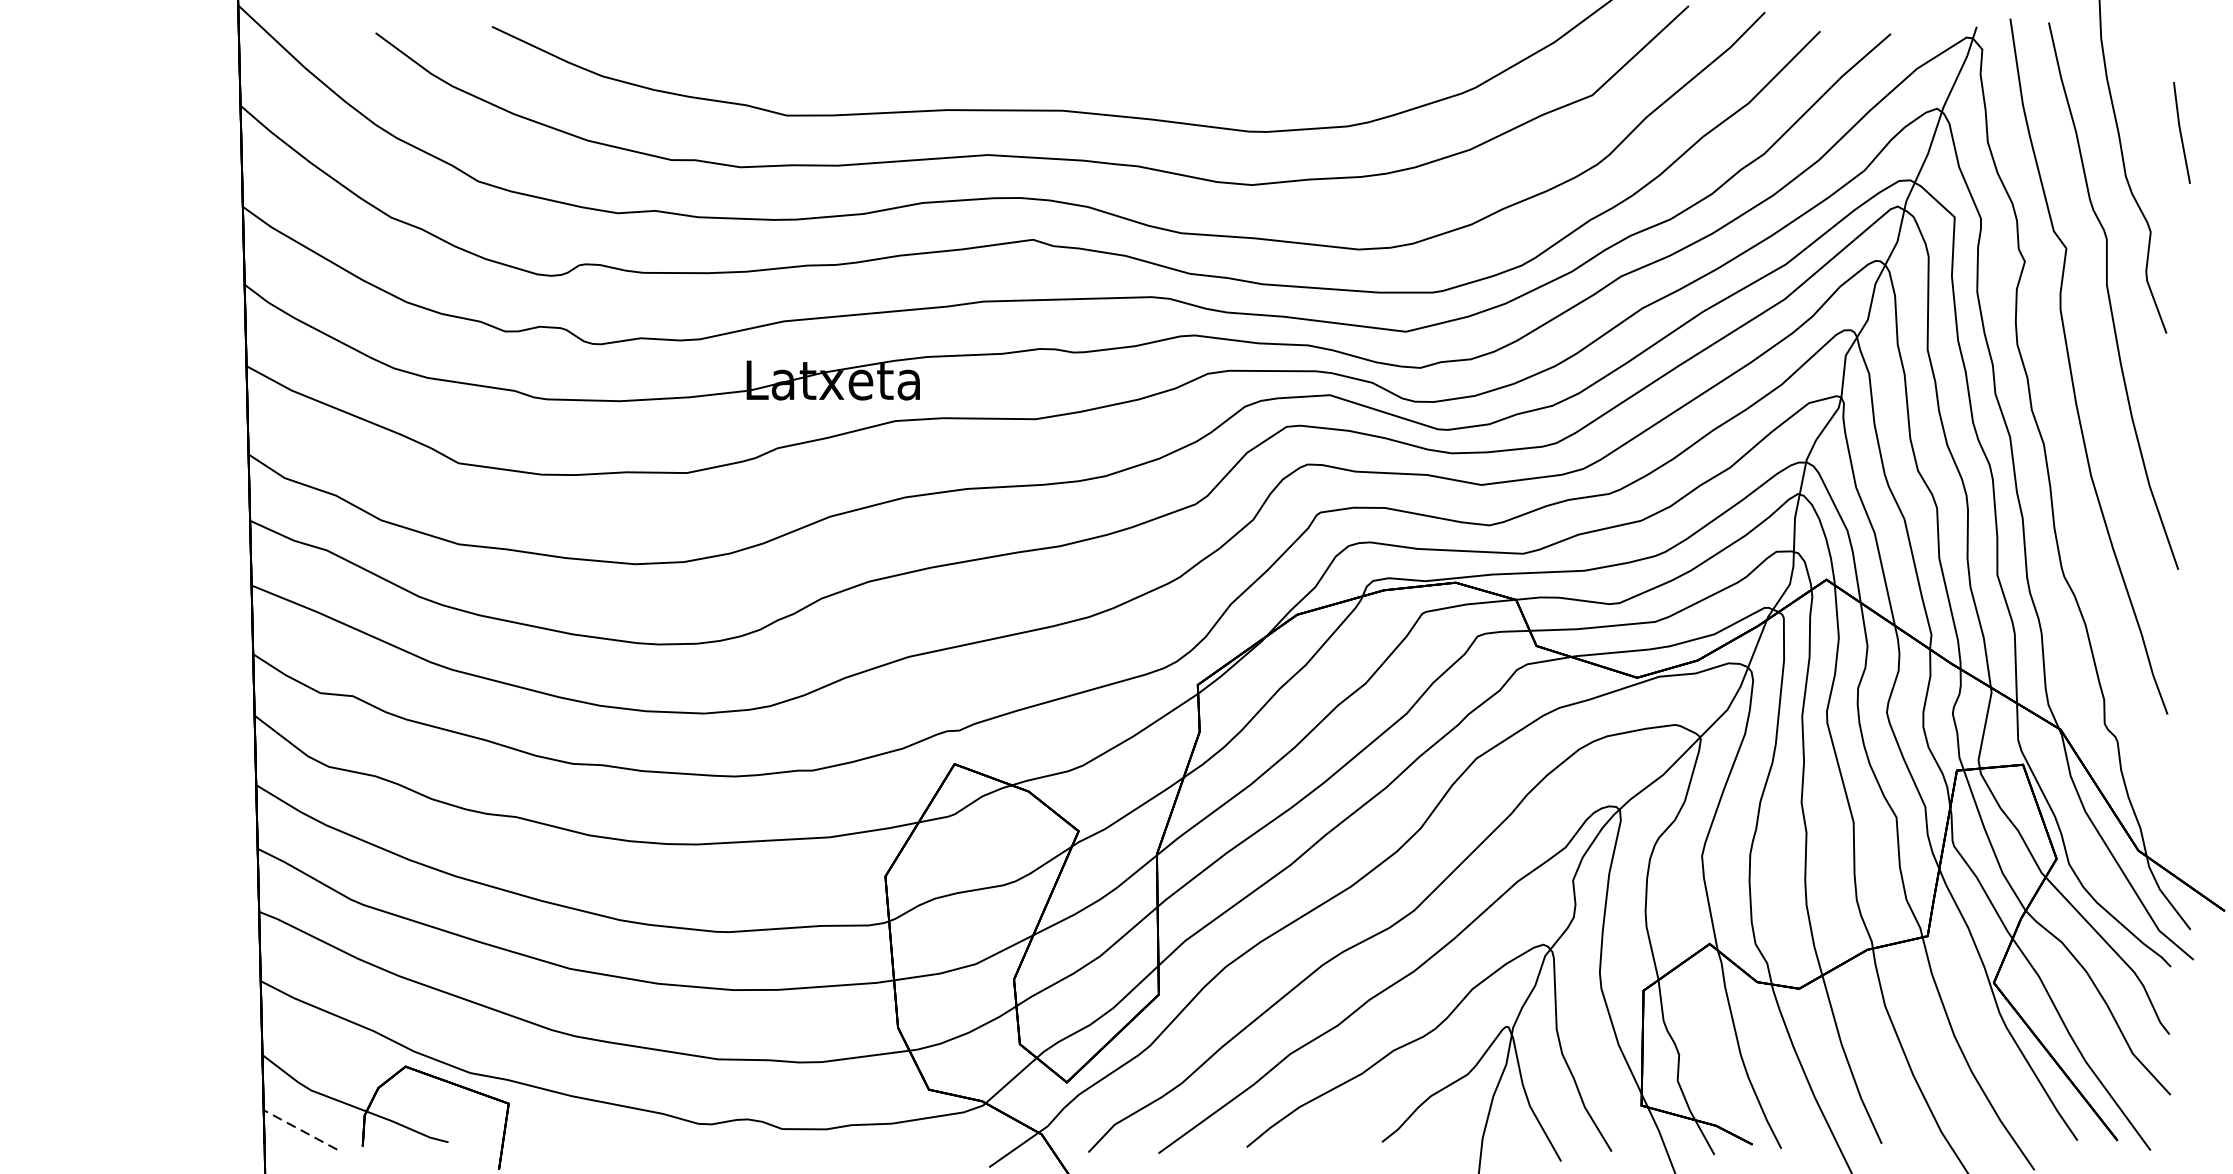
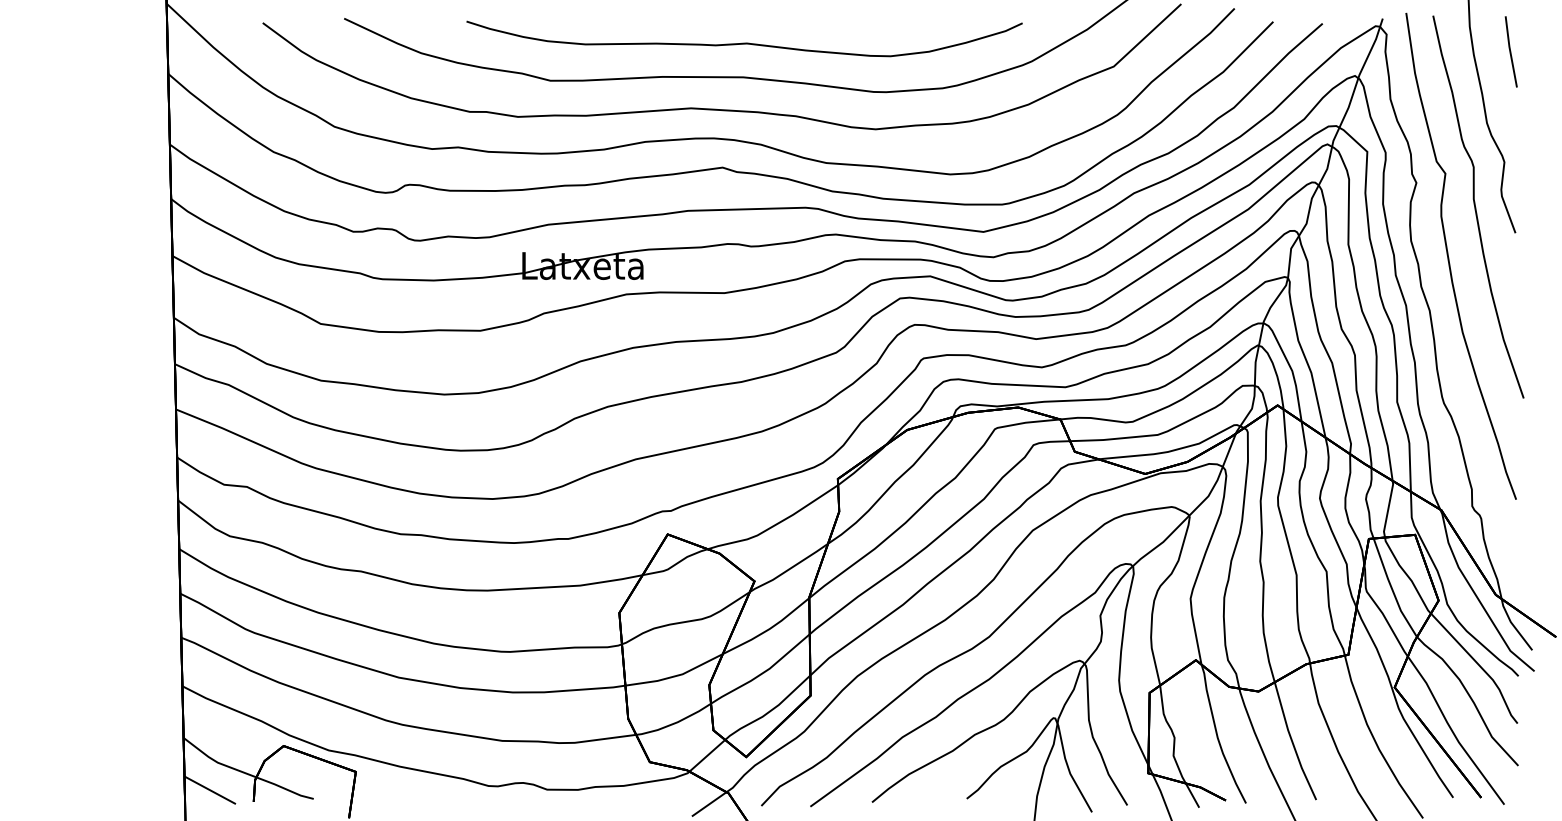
curve: (1064, 60) -> (744, 42), added
line: (2180, 132) -> (1510, 51), moved
line: (298, 1128) -> (208, 789), dashed -> solid

